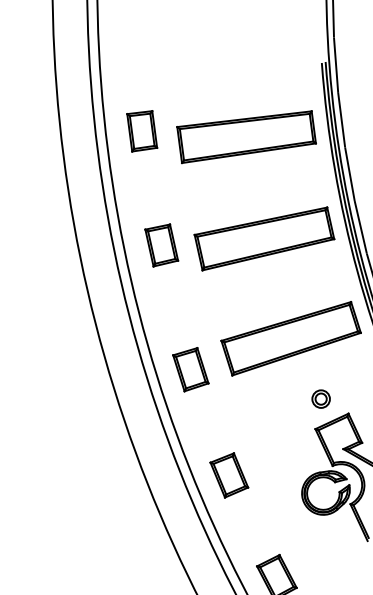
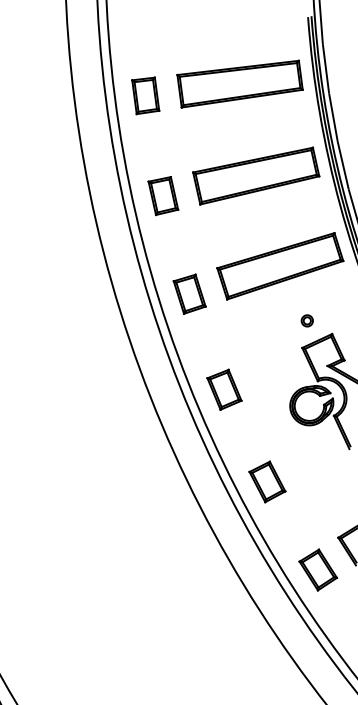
part: (141, 130) -> (145, 95), moved
part: (161, 244) -> (163, 195), moved
part: (320, 398) -> (306, 320), size x0.71

